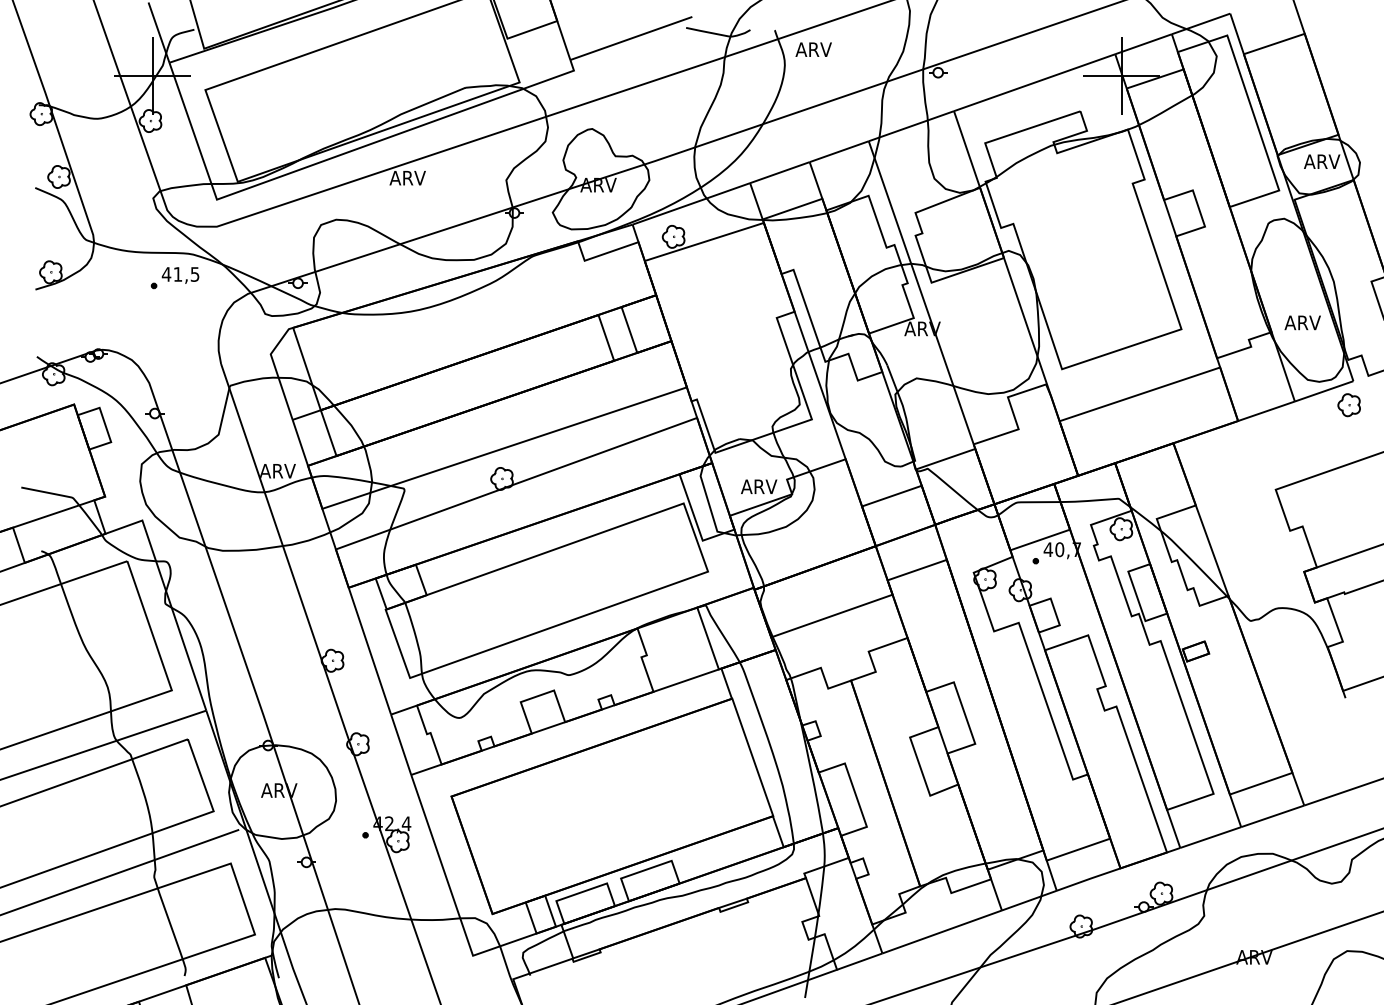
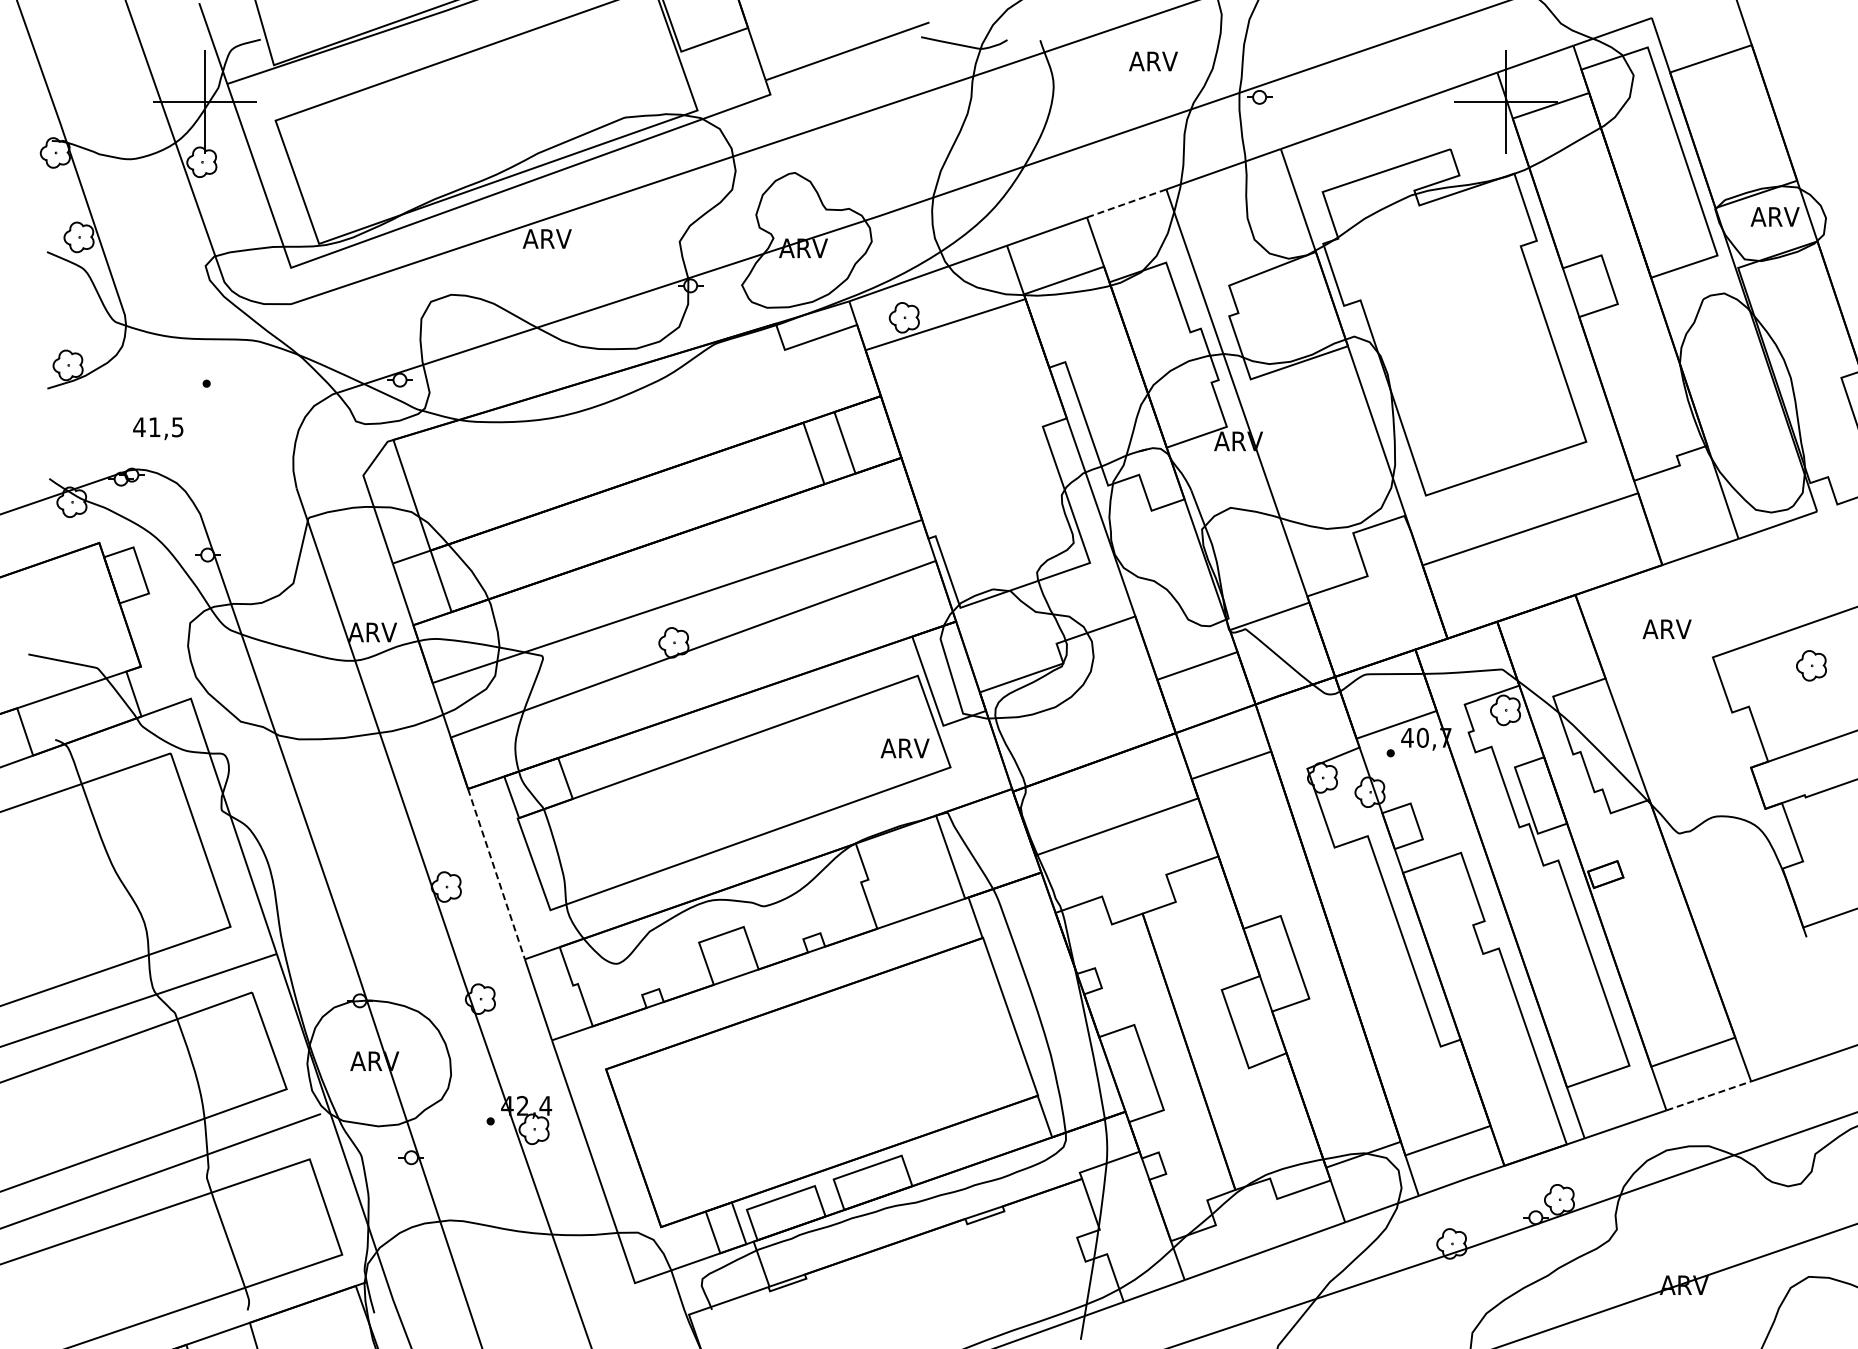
text: (813, 49) -> (1153, 61), moved
line: (839, 151) -> (1126, 203), solid -> dashed
text: (180, 275) -> (158, 428), moved
text: (1302, 322) -> (1666, 628), moved
part: (1349, 404) -> (1811, 665), moved
text: (758, 486) -> (904, 748), moved
line: (369, 651) -> (496, 874), solid -> dashed
line: (1272, 816) -> (1708, 1095), solid -> dashed

